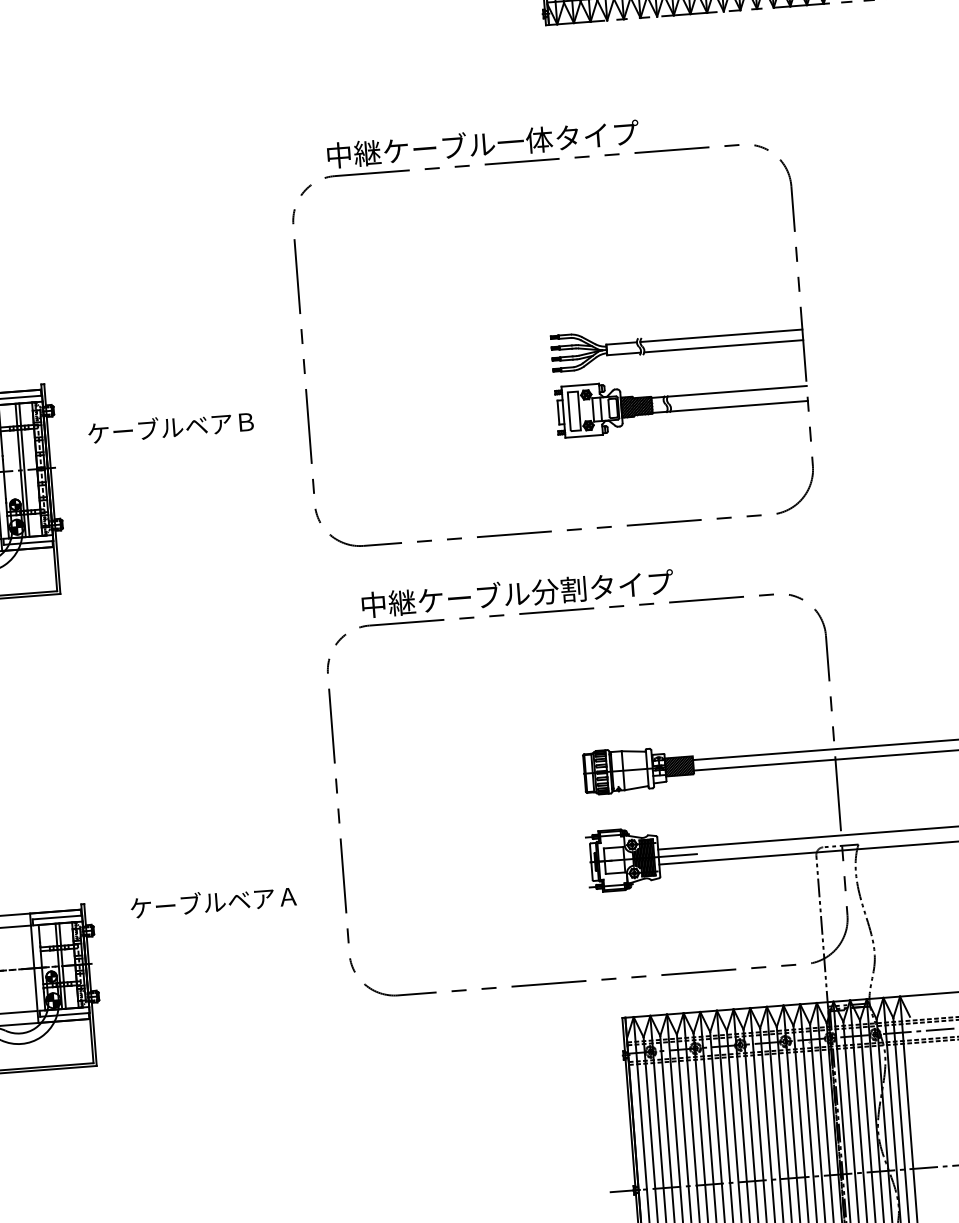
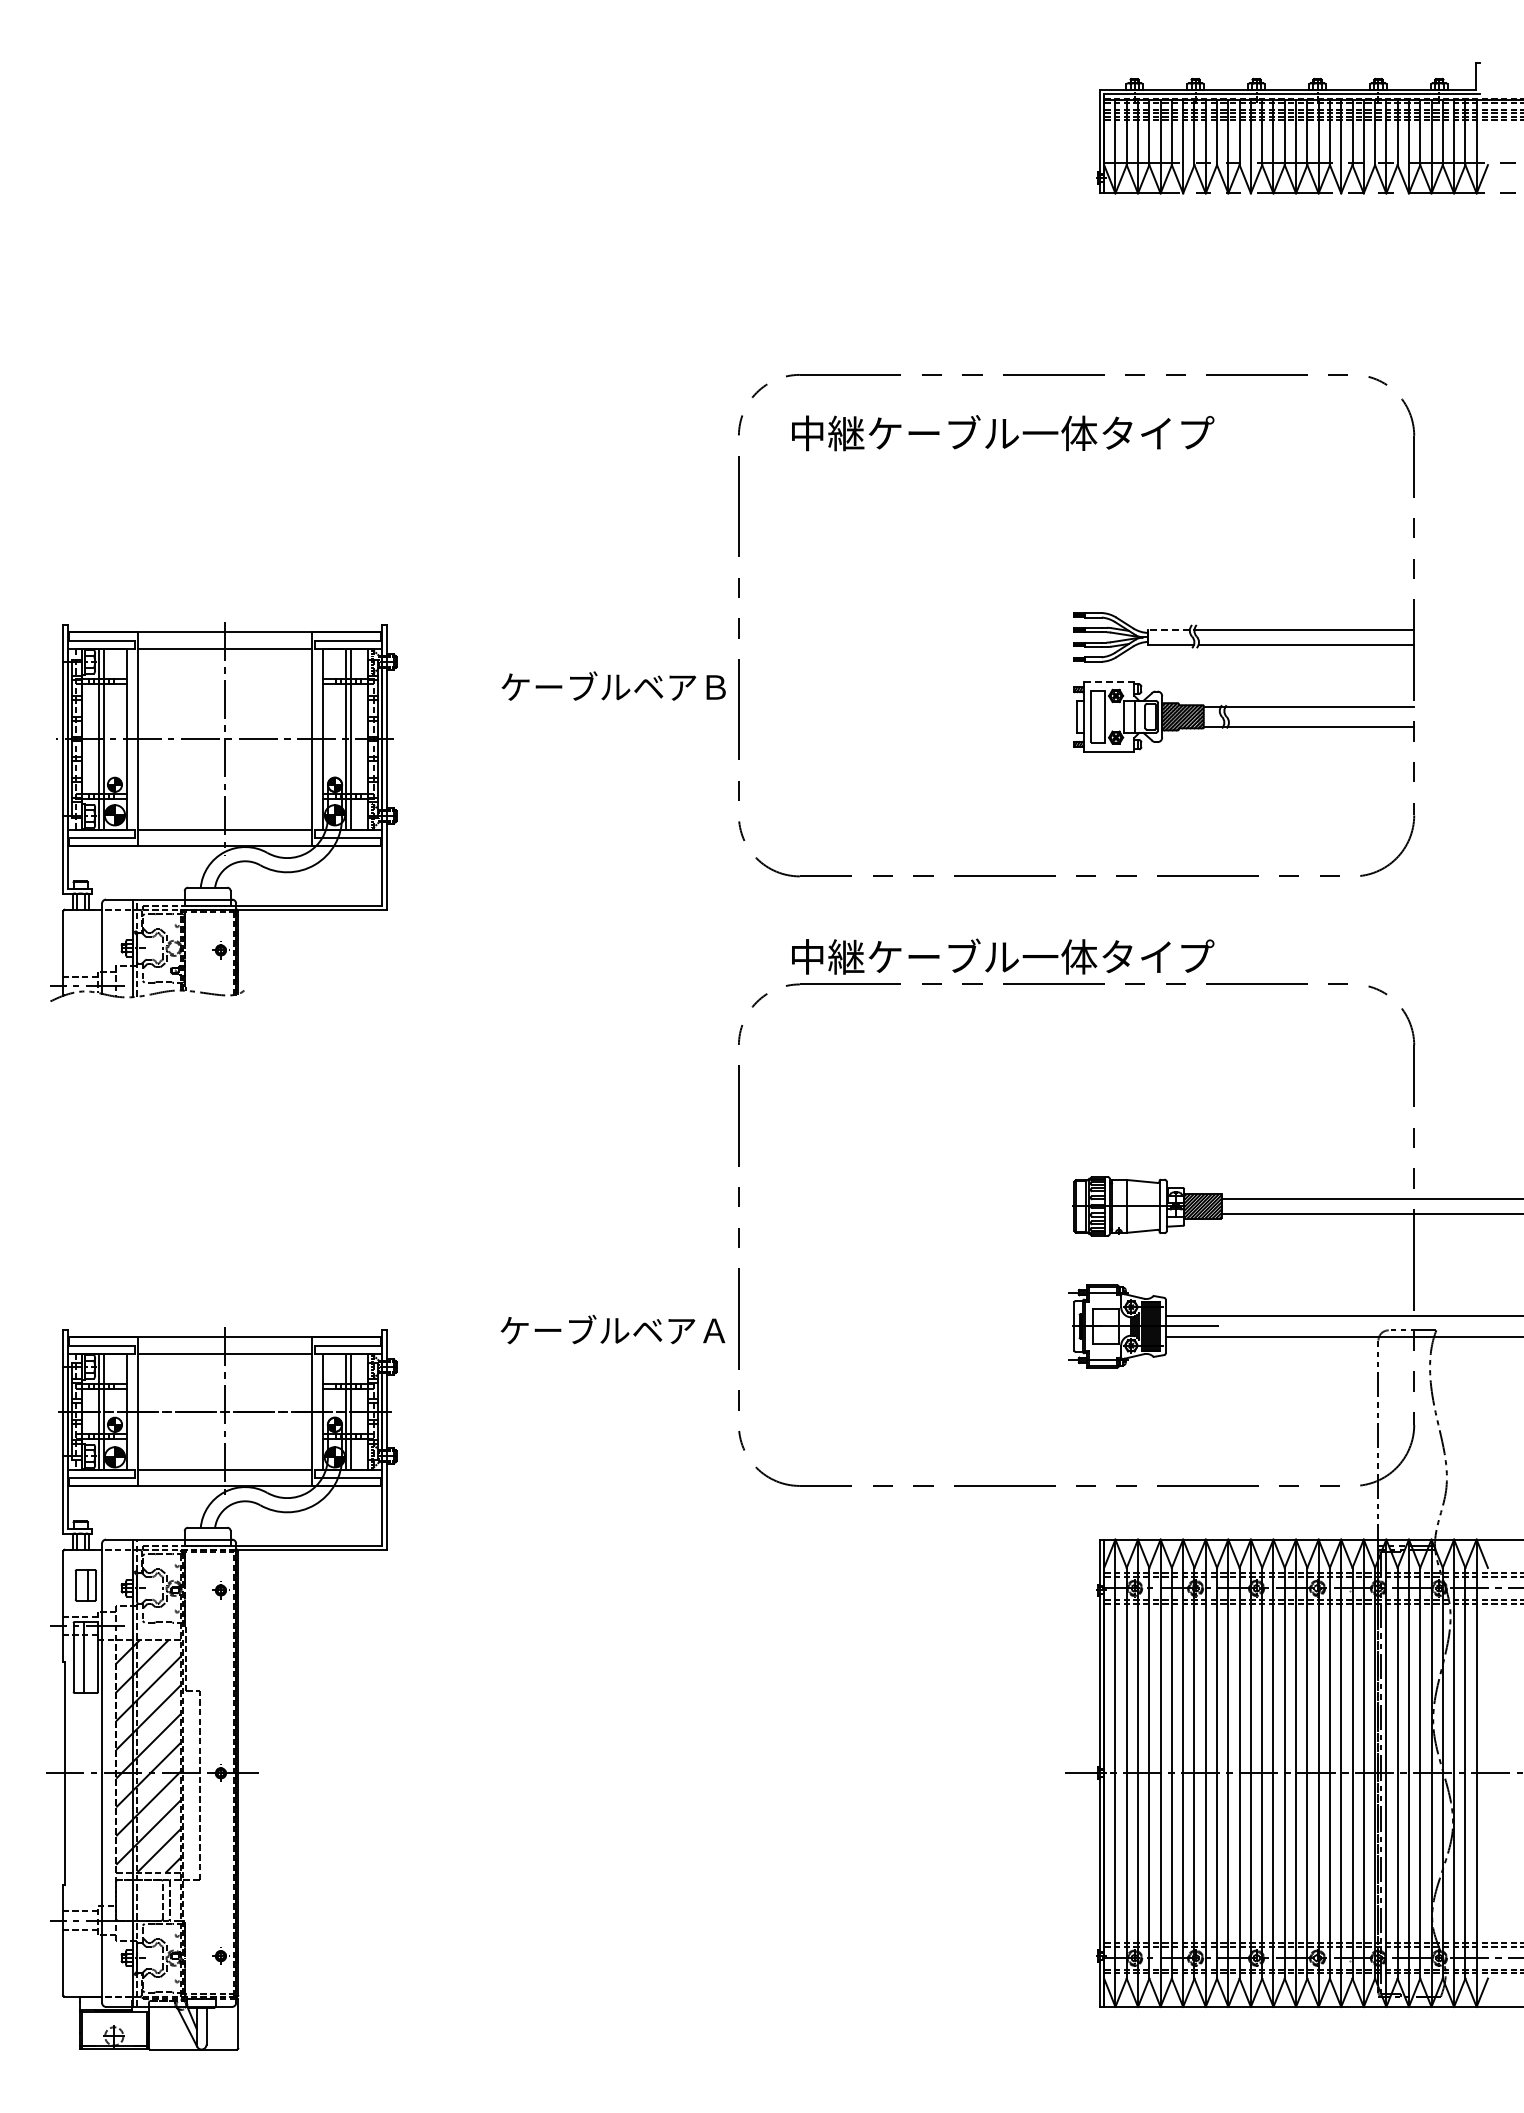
text: (483, 144) -> (1003, 433), moved
line: (621, 343) -> (1169, 630), solid -> dashed
line: (580, 385) -> (1109, 682), solid -> dashed
text: (170, 426) -> (613, 685), moved
text: (559, 590) -> (1059, 956), 中継ケーブル分割タイプ -> 中継ケーブル一体タイプ
text: (213, 901) -> (612, 1329), moved

